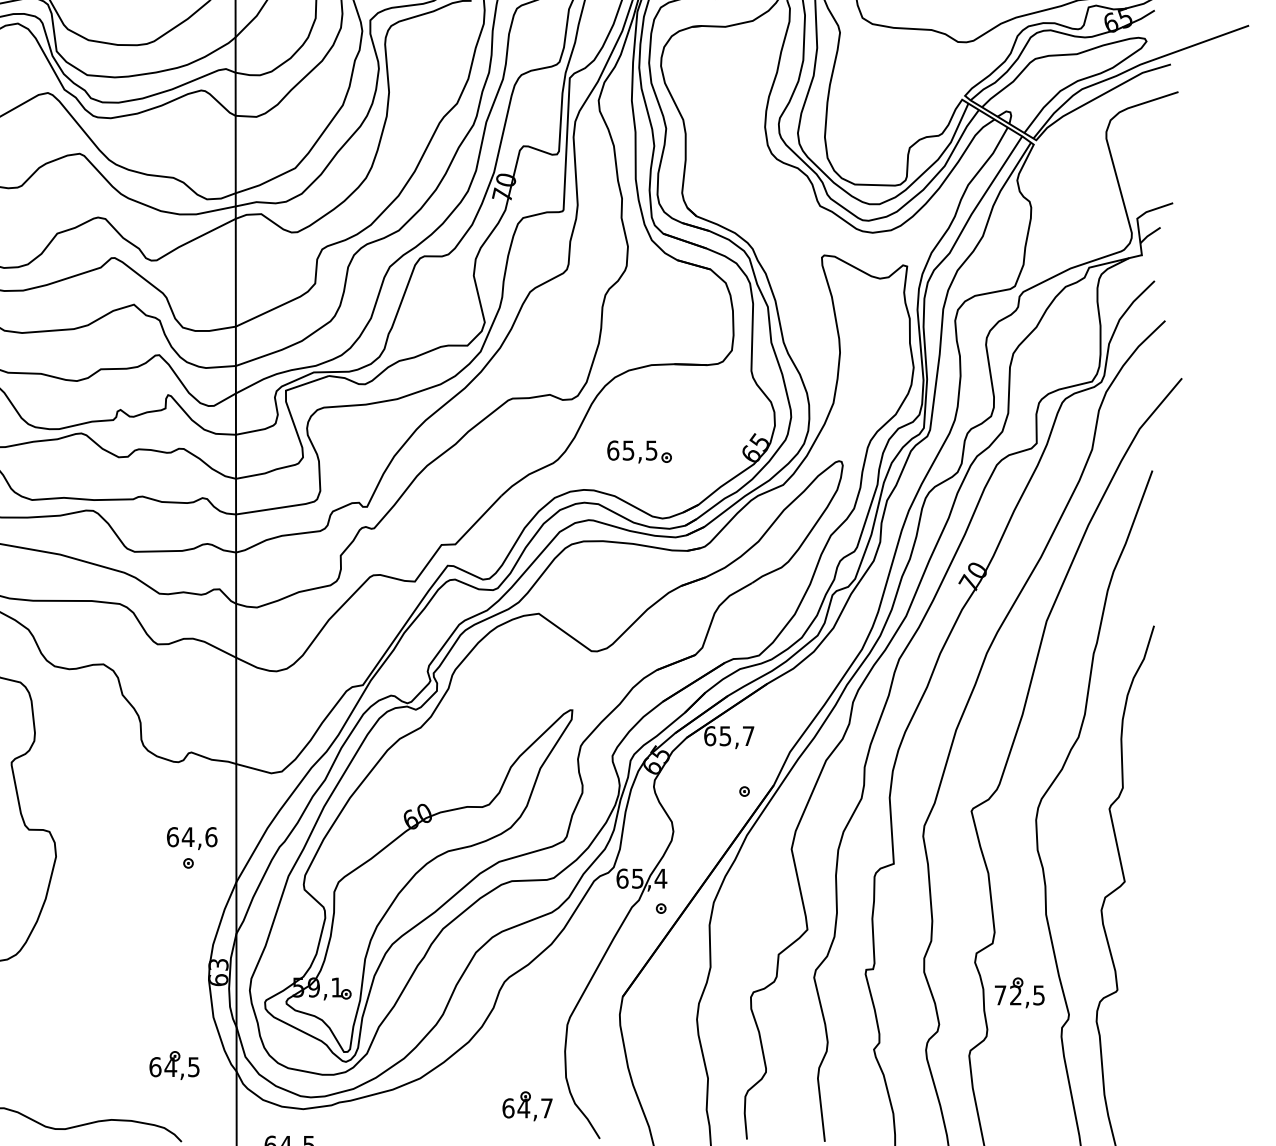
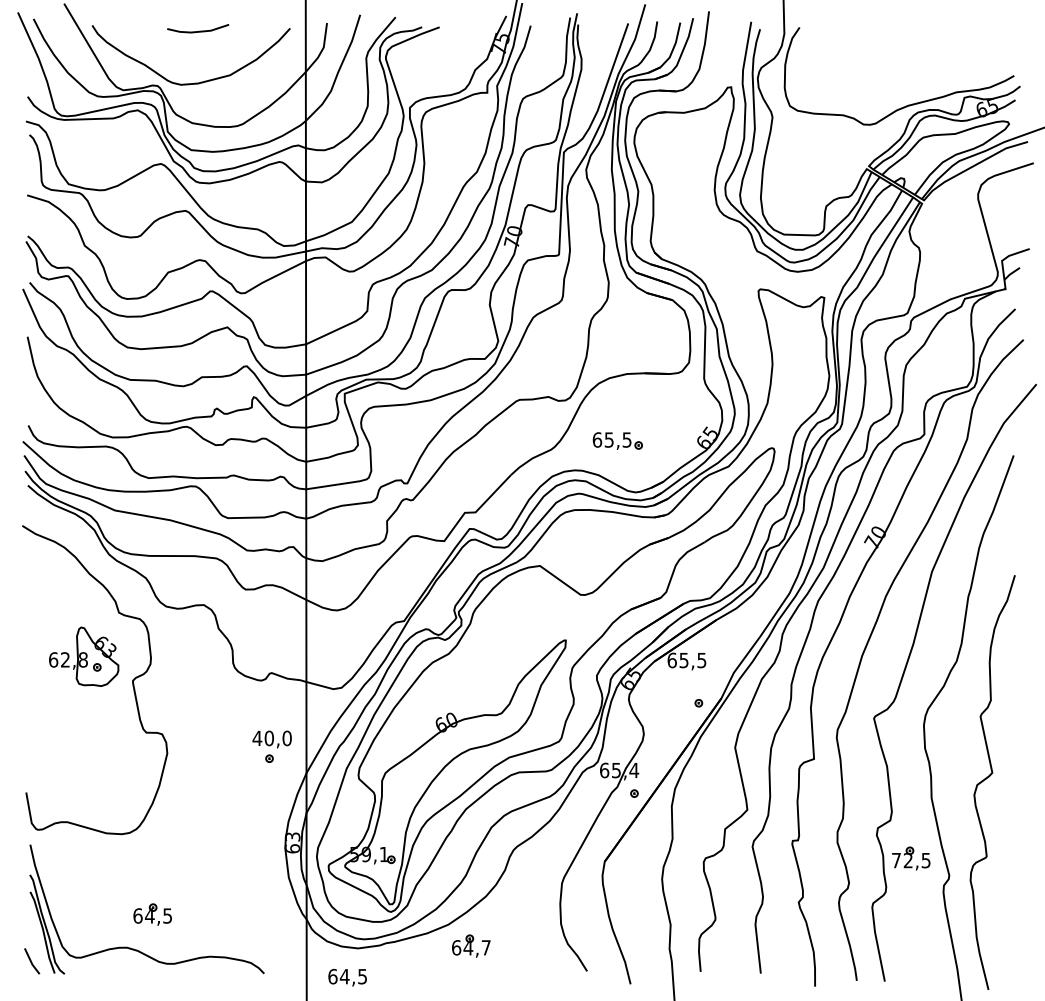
text: (748, 736) -> (701, 660), 65,7 -> 65,5
text: (191, 837) -> (271, 738), 64,6 -> 40,0
part: (174, 1065) -> (152, 914), moved
part: (527, 1105) -> (471, 945), moved

